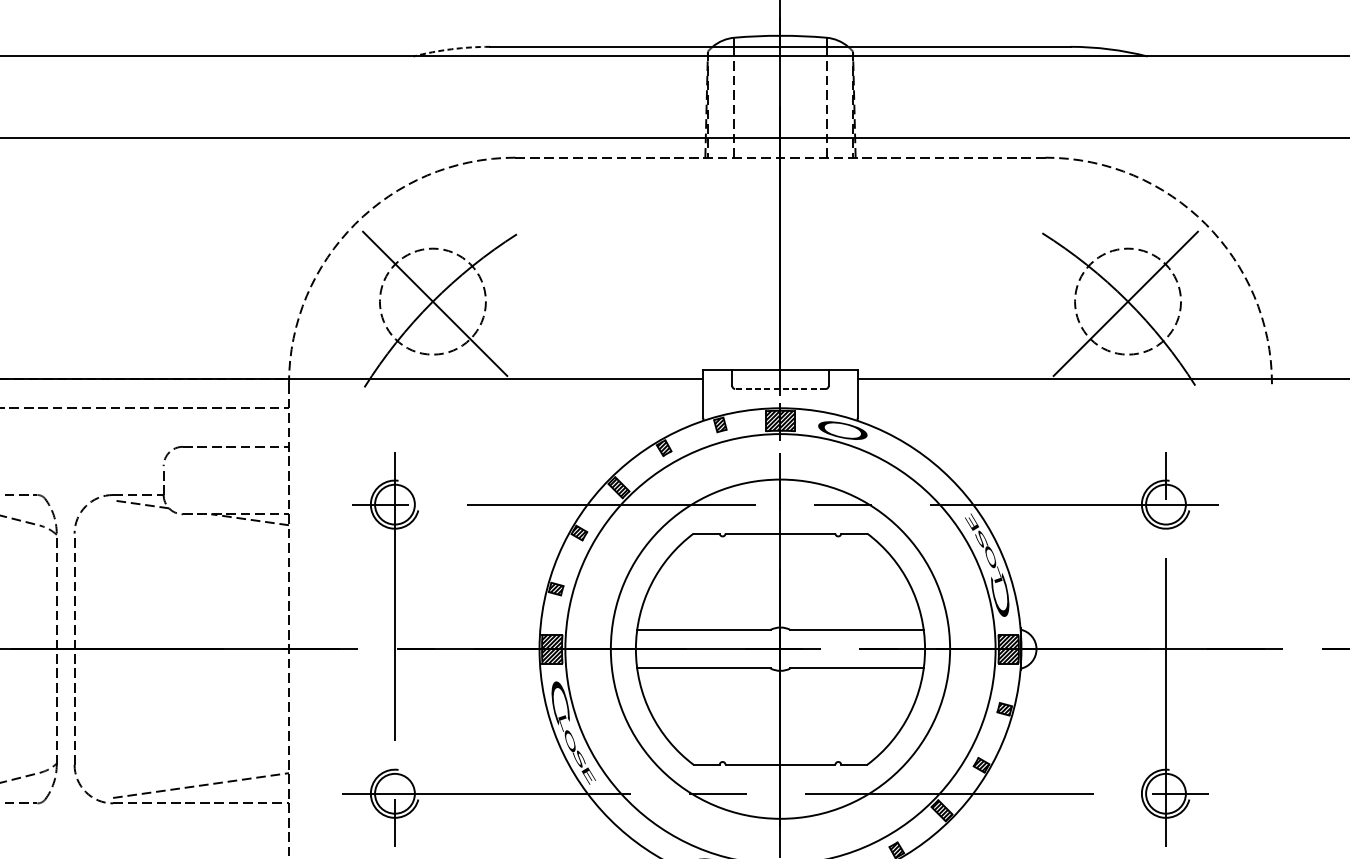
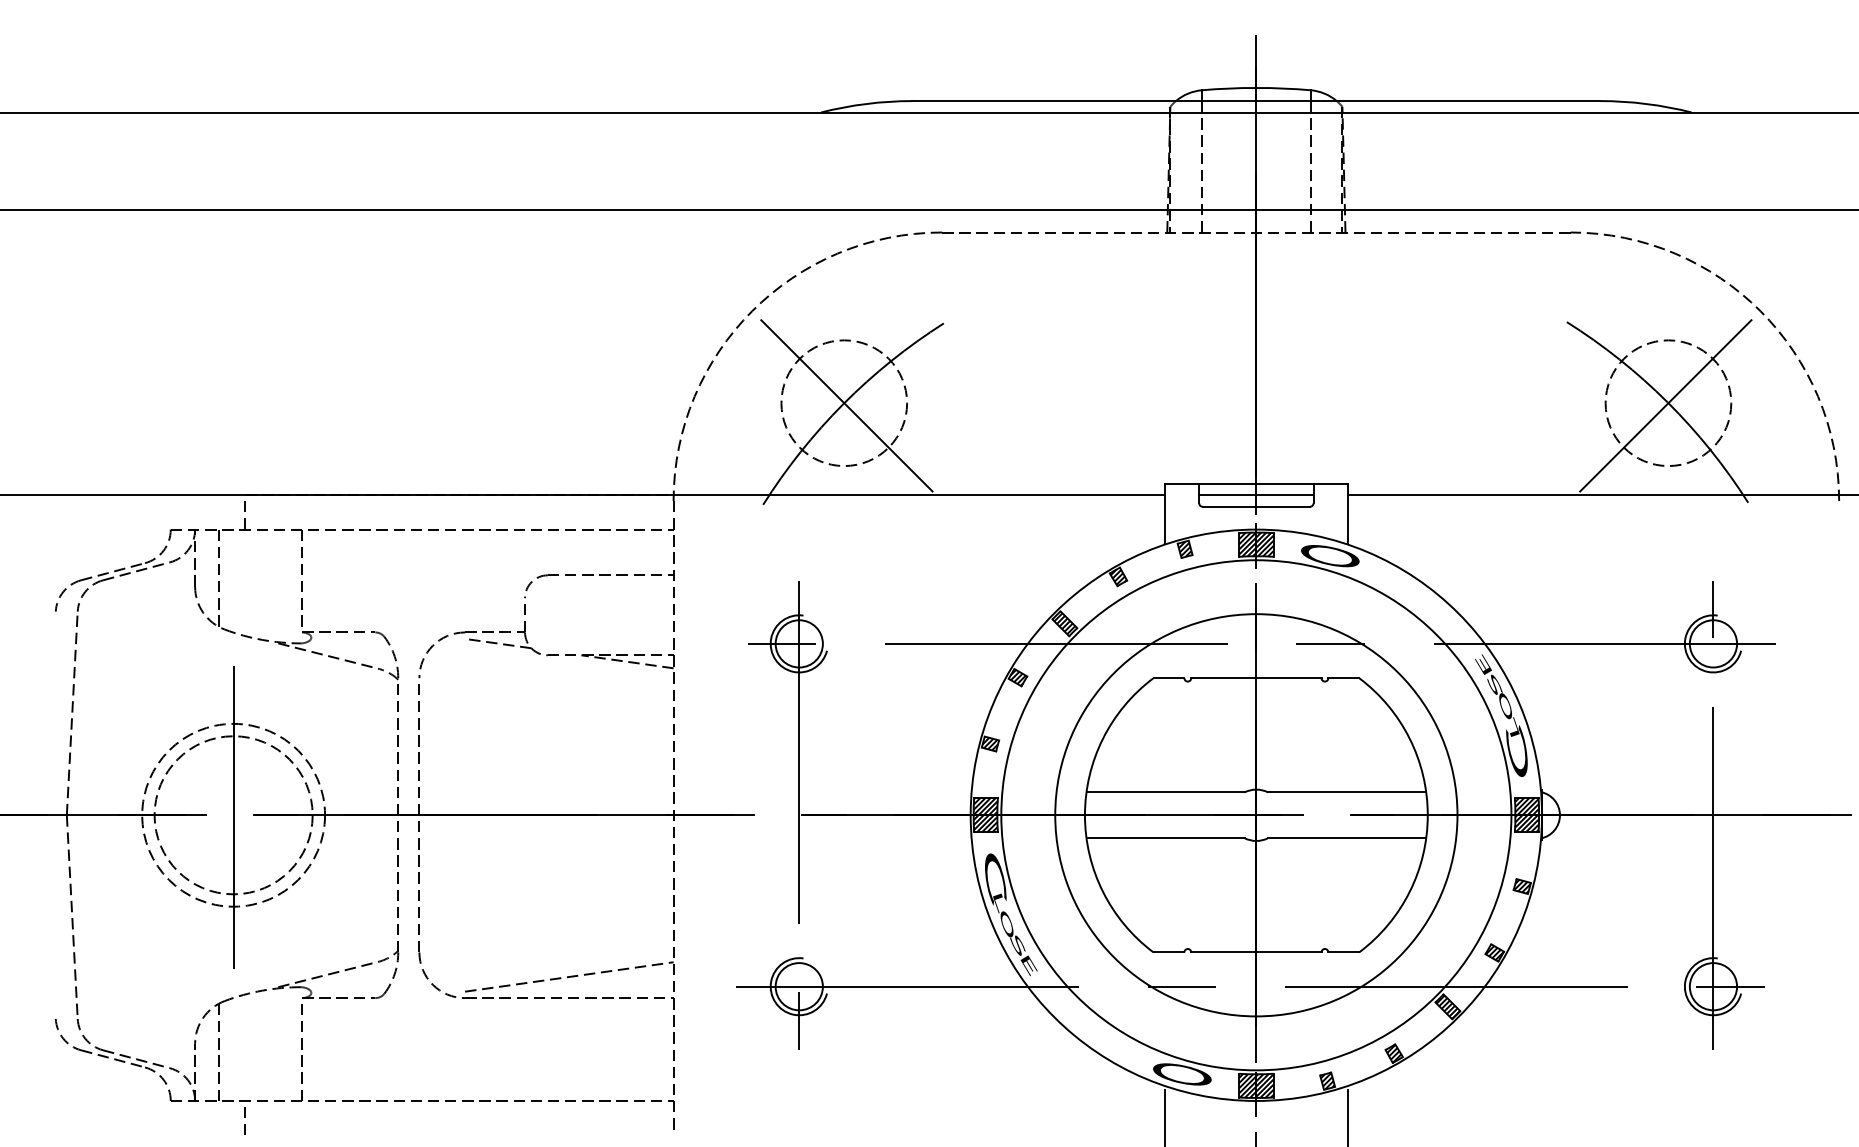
arc: (451, 48) -> (866, 103), dashed -> solid
line: (780, 379) -> (1256, 495), added
line: (780, 388) -> (1256, 506), dashed -> solid

